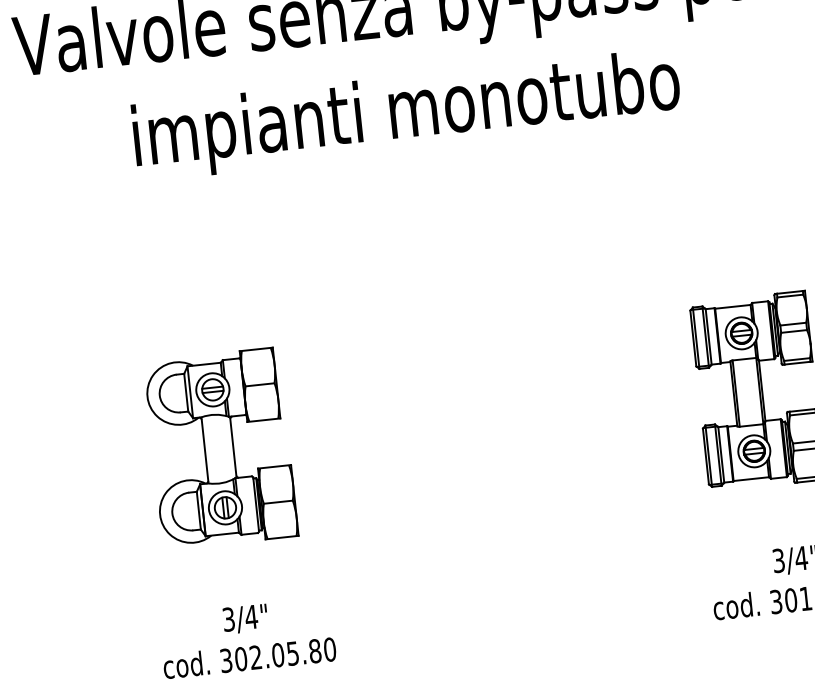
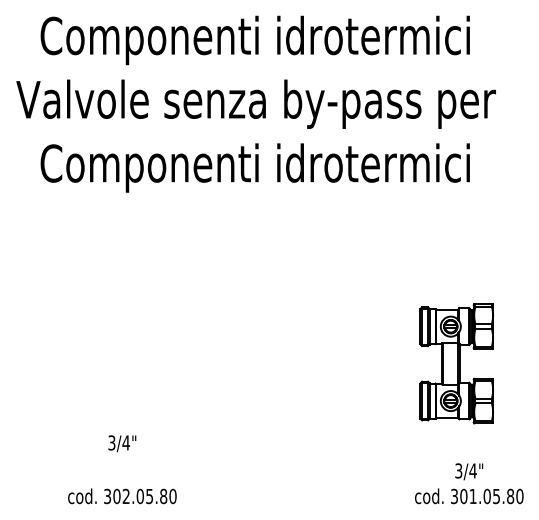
text: (403, 114) -> (254, 167), impianti monotubo -> Componenti idrotermici
part: (221, 448) -> (118, 363), removed
text: (245, 618) -> (122, 443), moved

